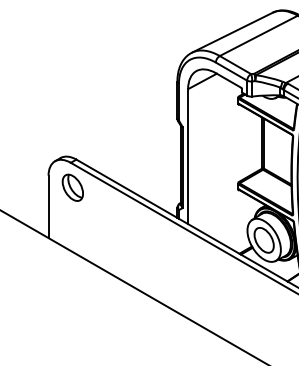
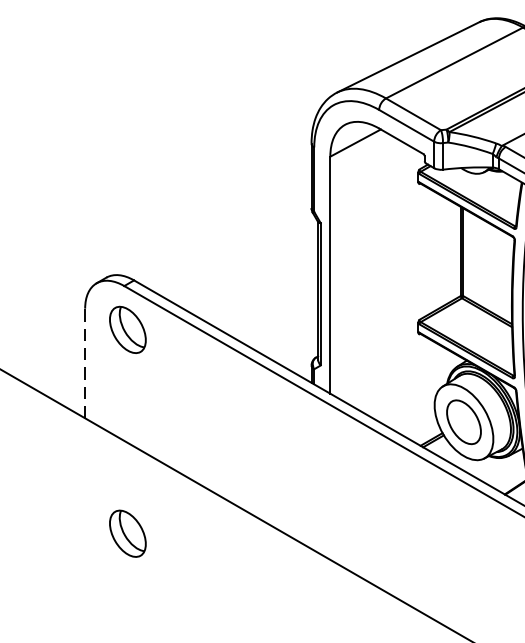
line: (48, 206) -> (85, 362), solid -> dashed
part: (72, 303) -> (127, 533), added

